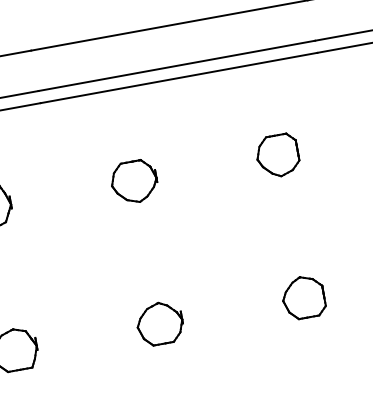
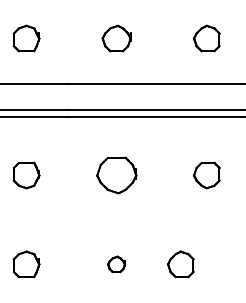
part: (133, 182) -> (116, 175), size x1.4
part: (303, 297) -> (180, 264), moved
part: (159, 323) -> (116, 264), size x0.6

